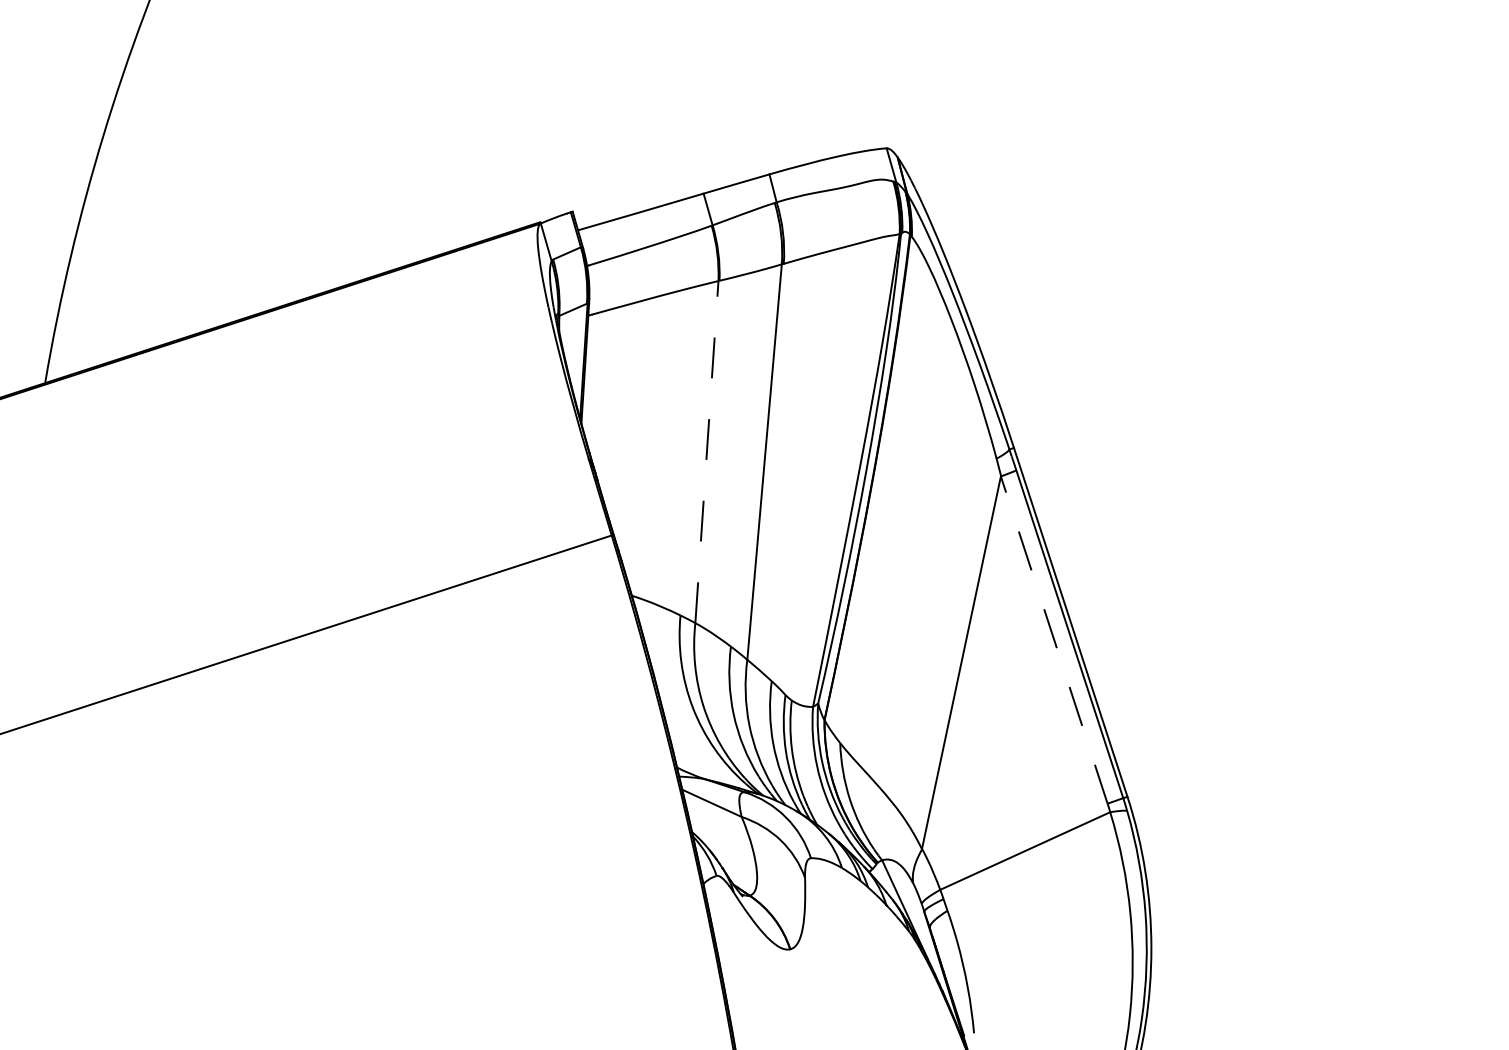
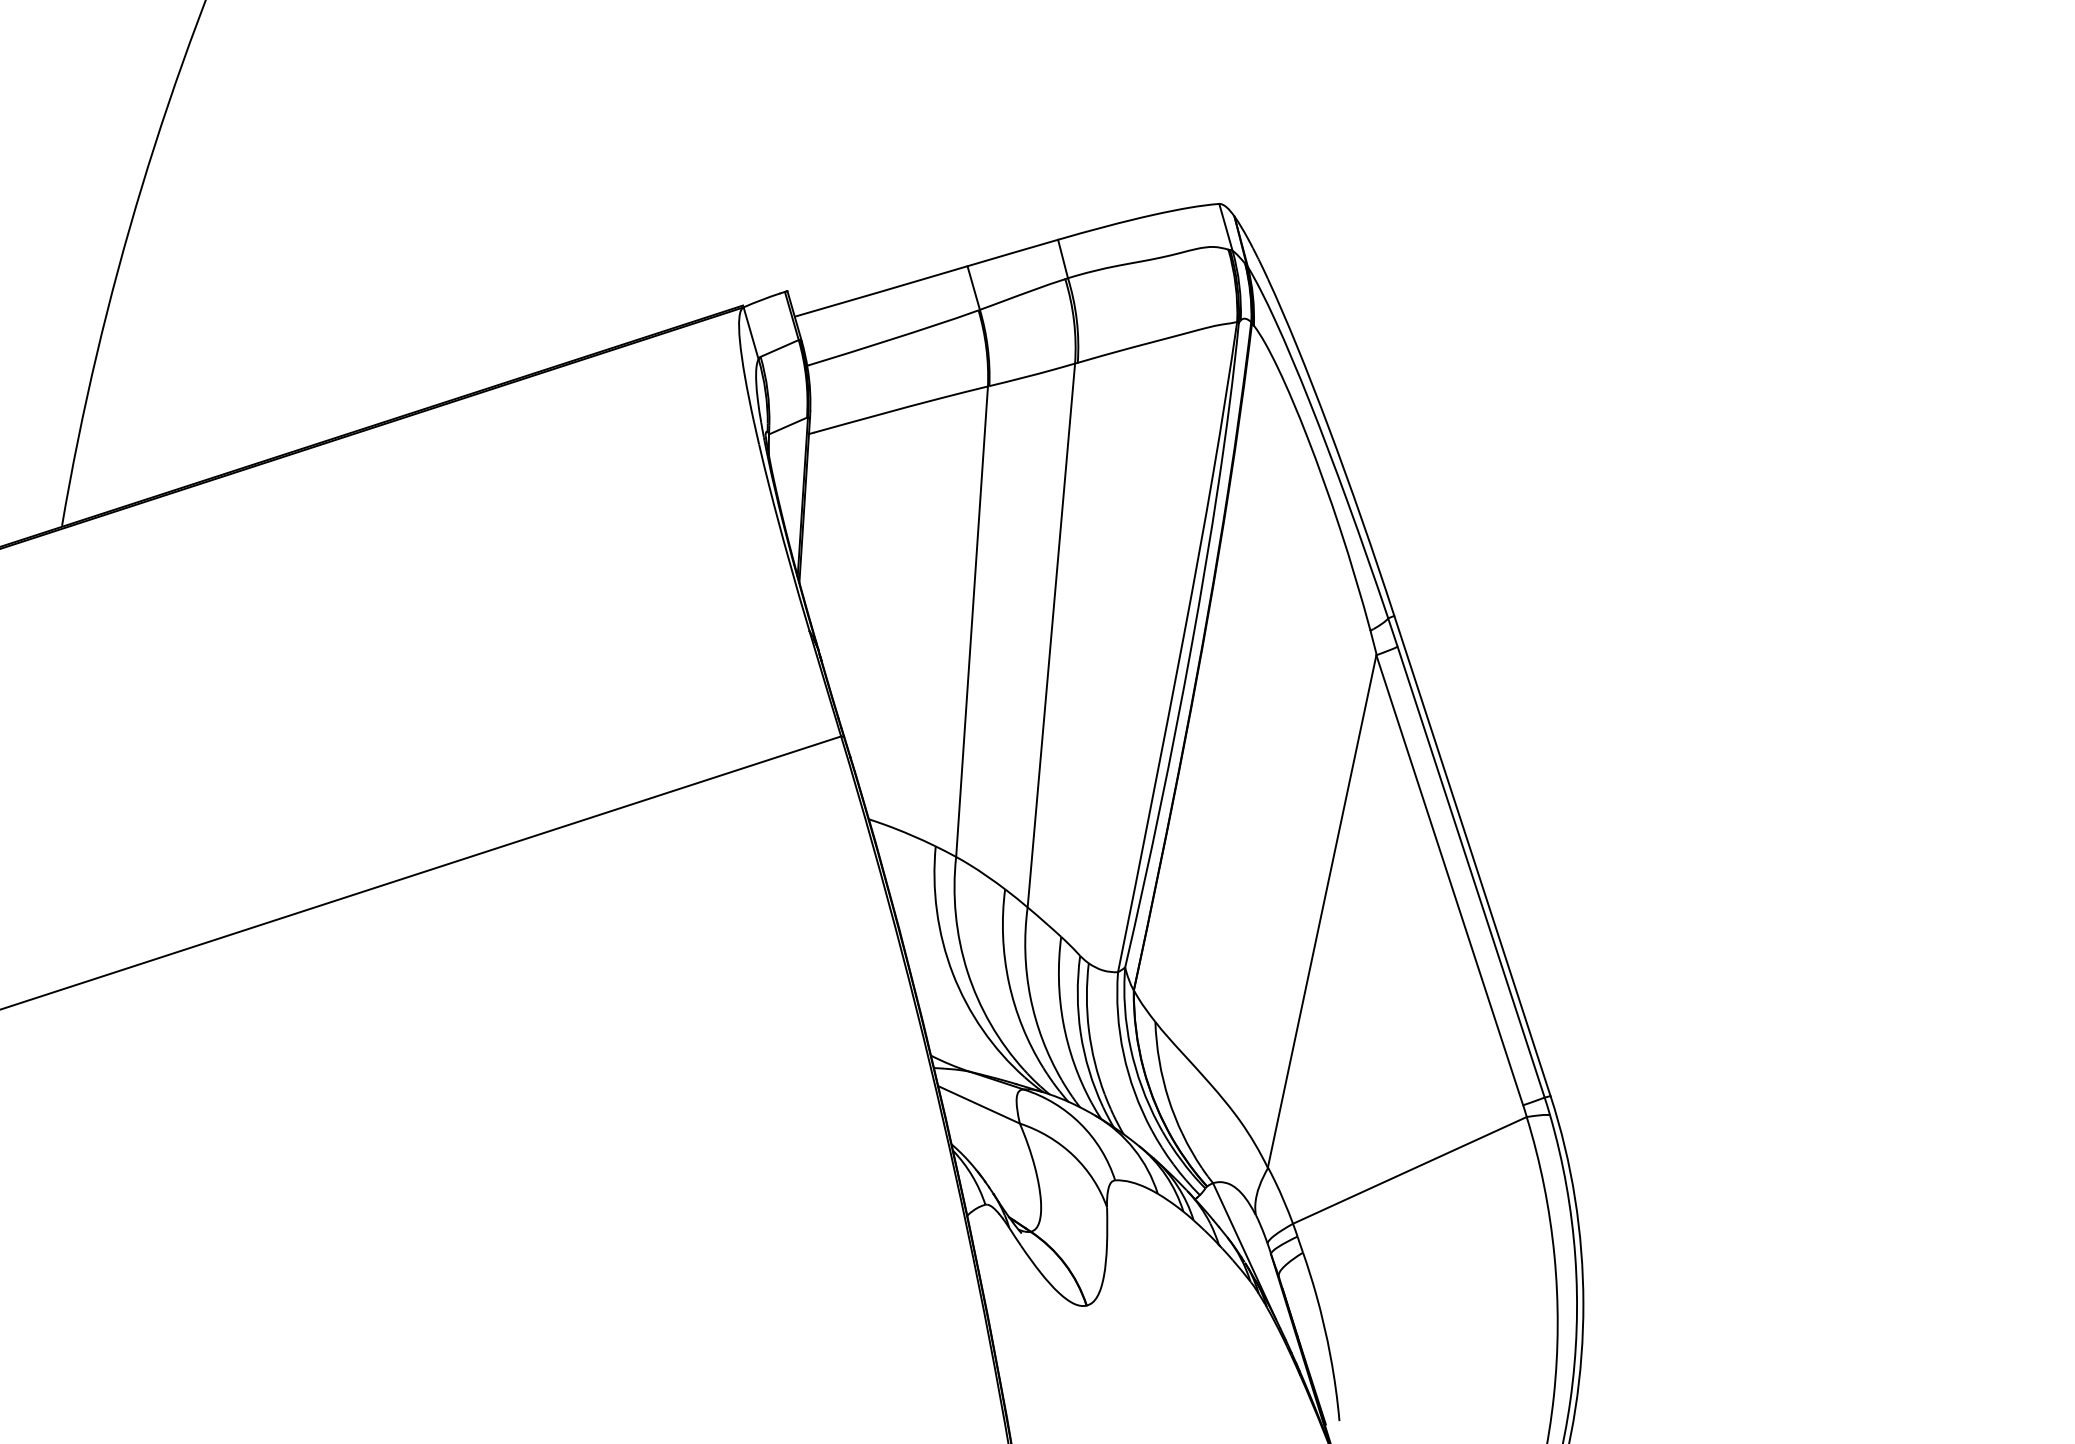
line: (706, 451) -> (971, 620), dashed -> solid
line: (1054, 639) -> (1450, 879), dashed -> solid

